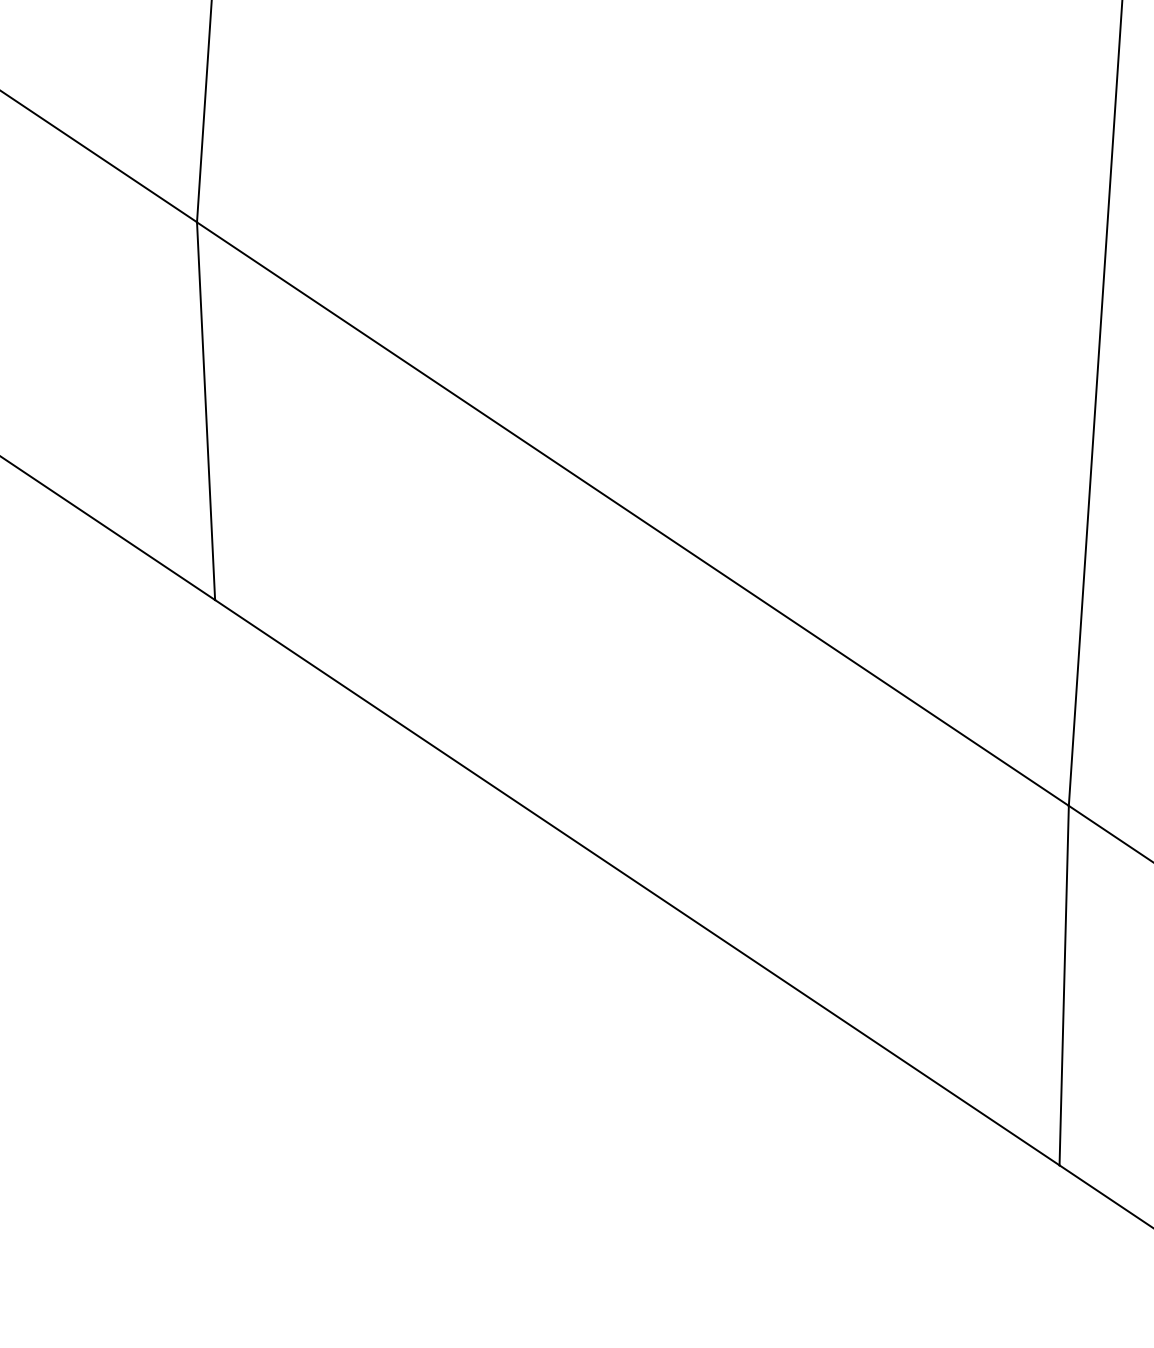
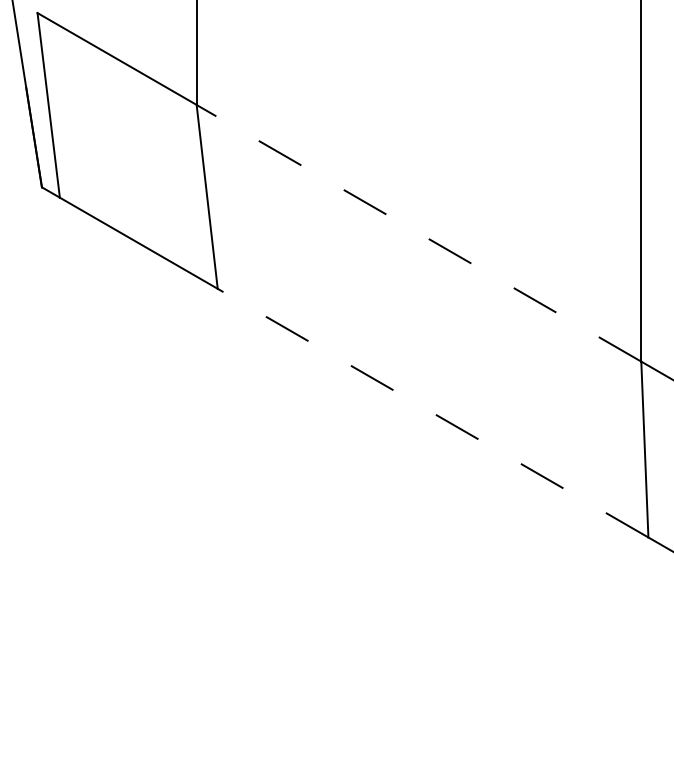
line: (631, 514) -> (418, 233), solid -> dashed
line: (638, 883) -> (433, 413), solid -> dashed

